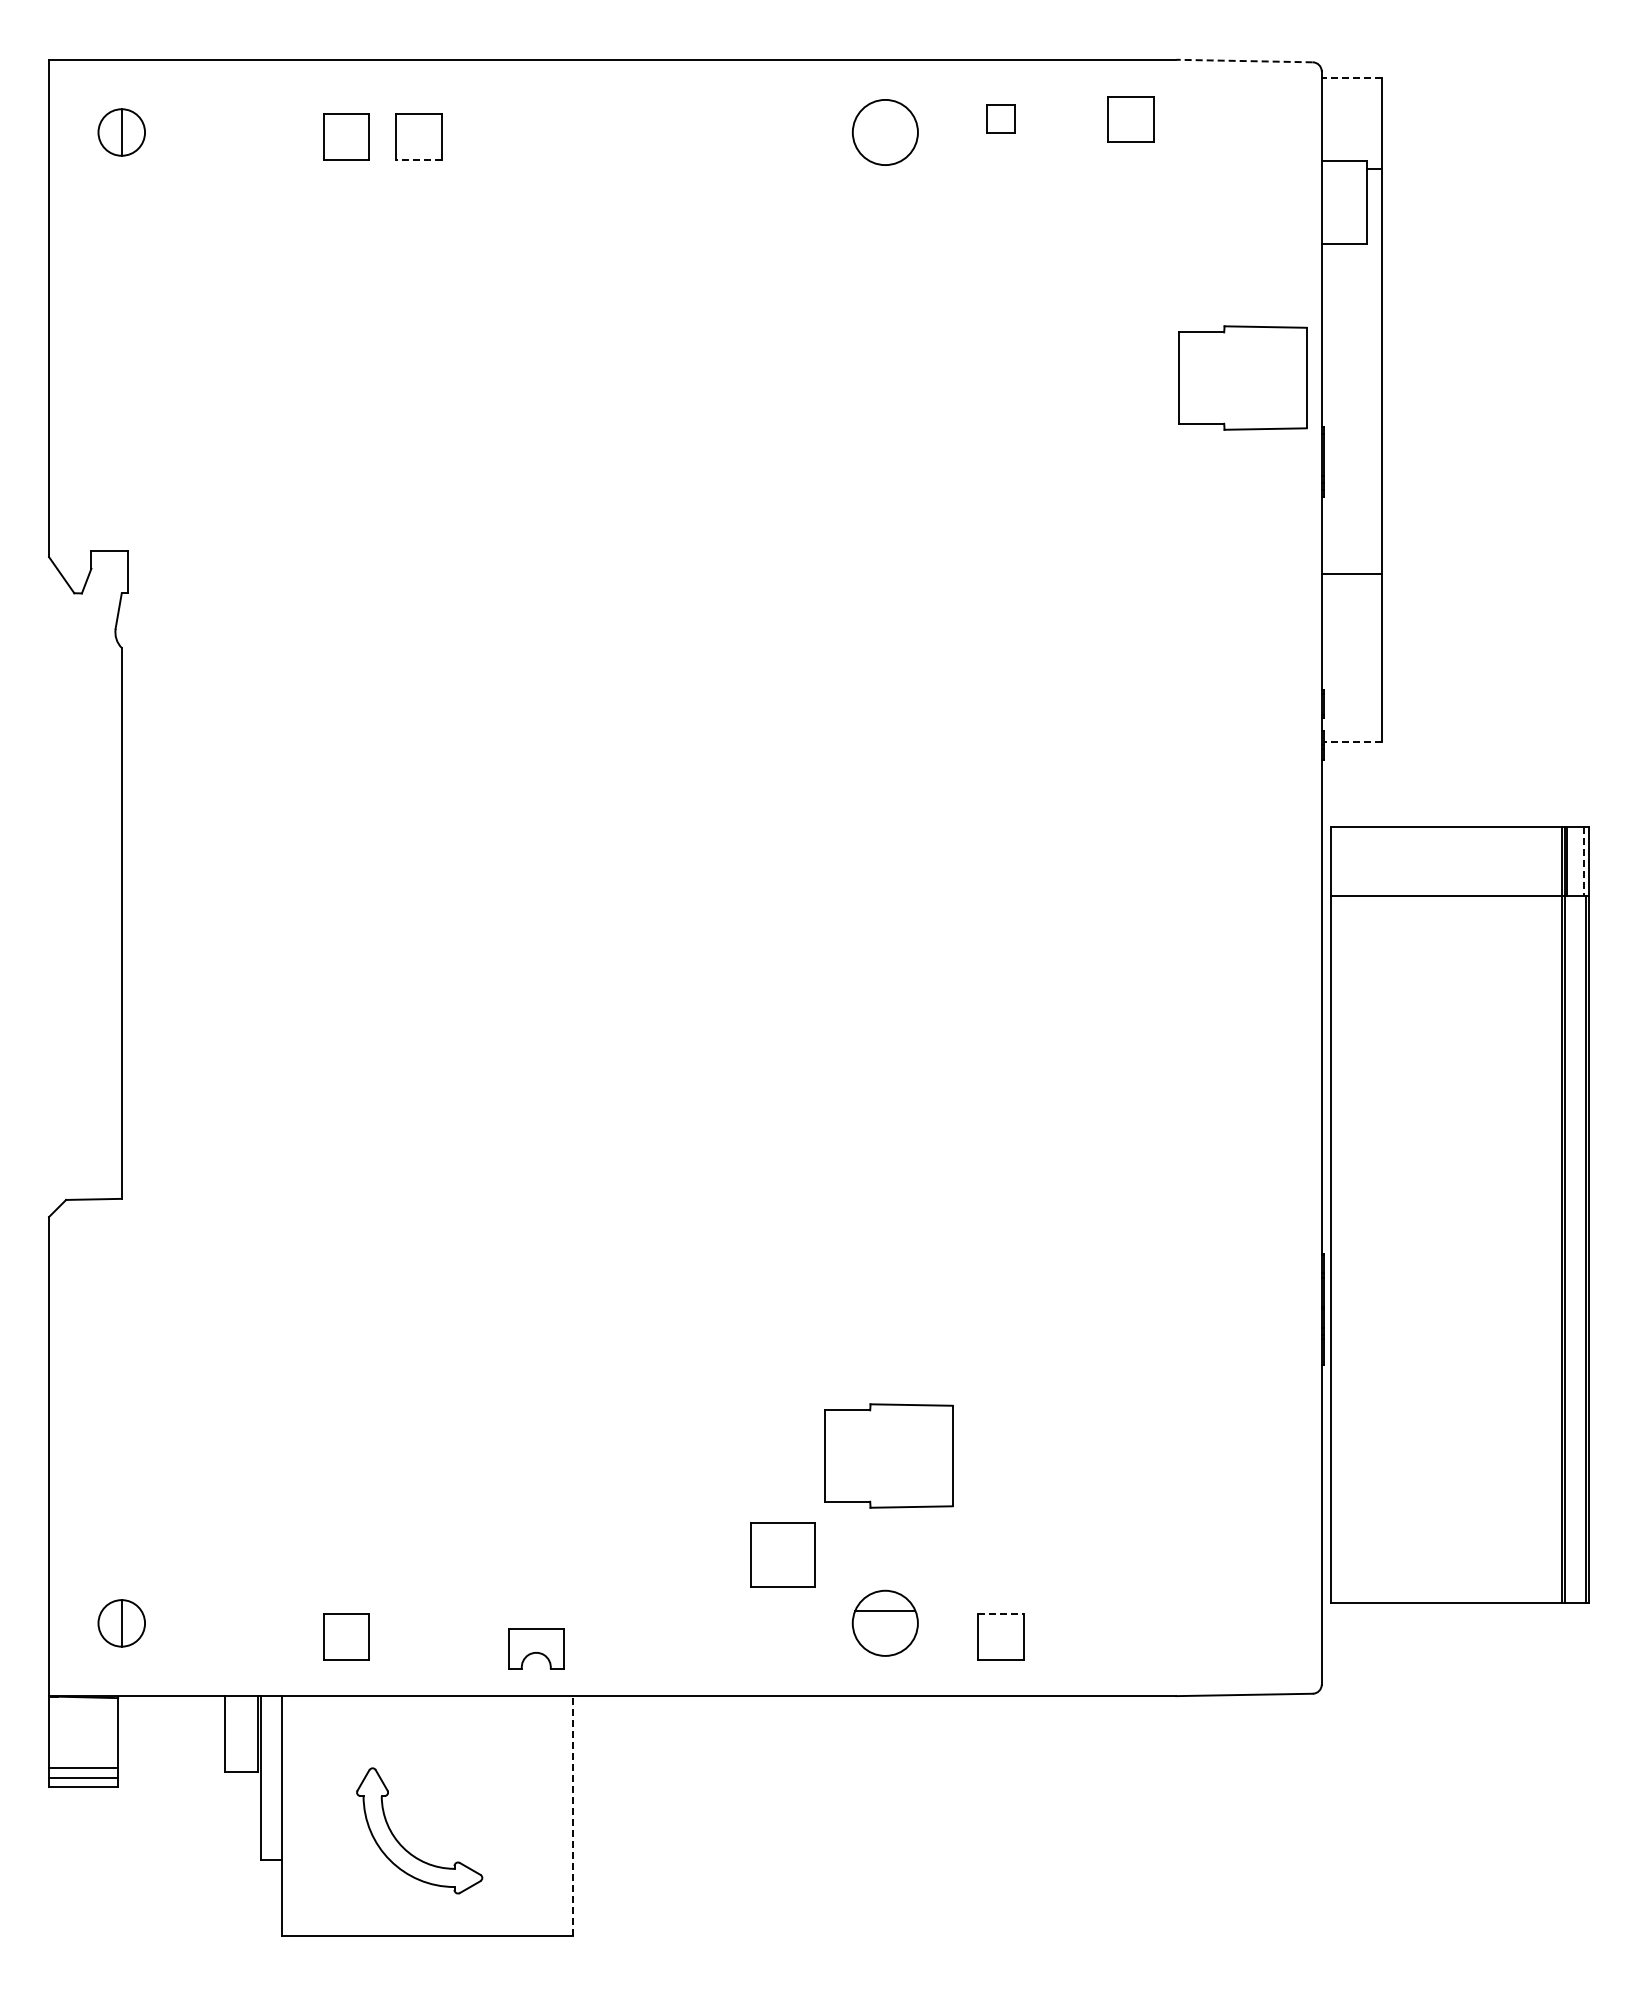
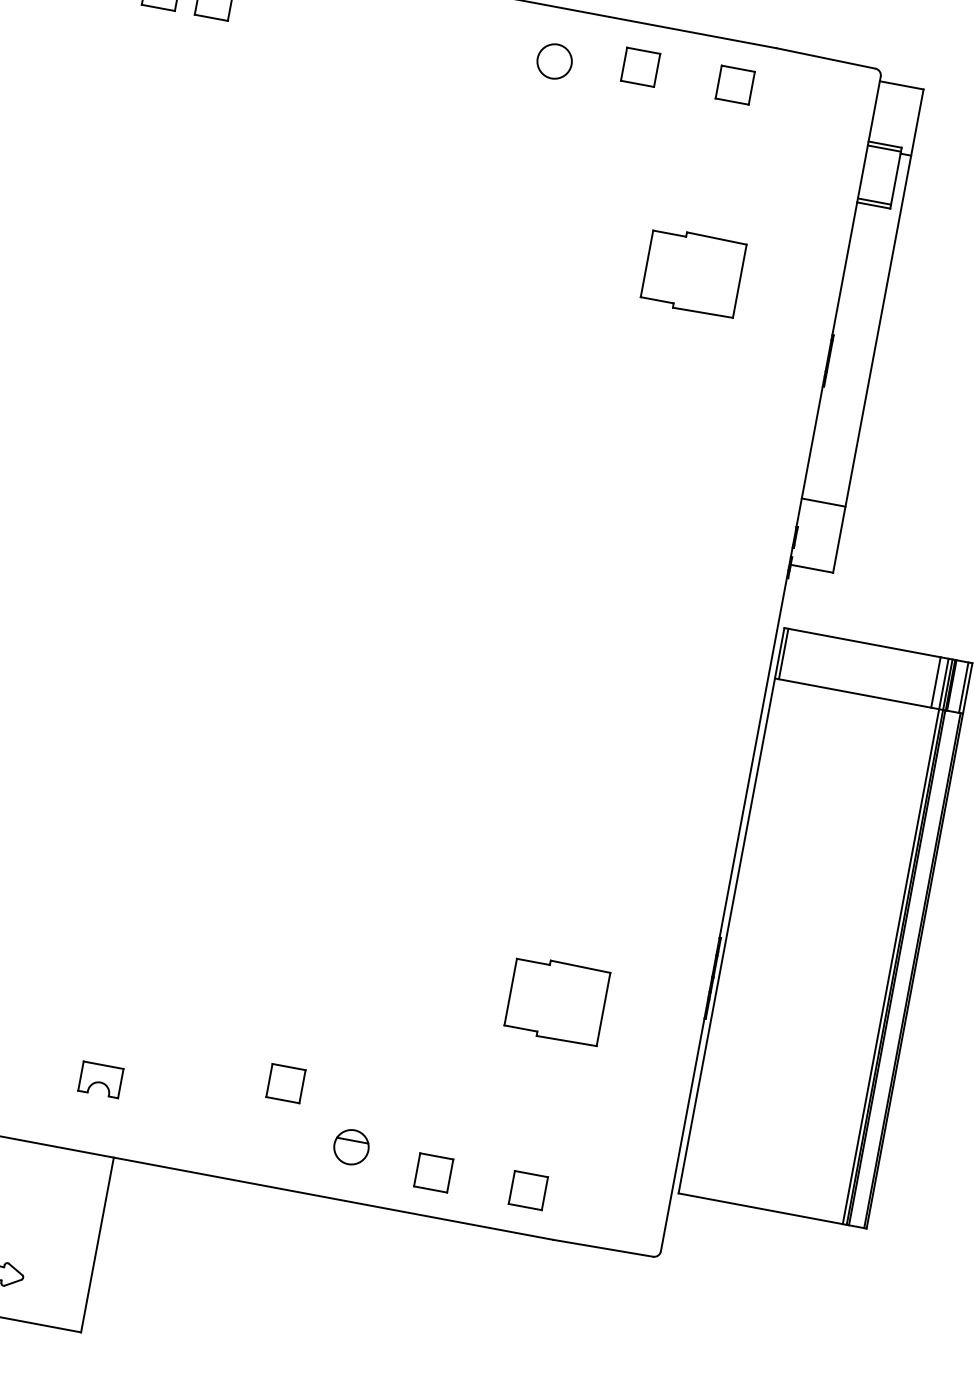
line: (1243, 61) -> (825, 58), dashed -> solid
line: (1351, 77) -> (901, 84), dashed -> solid
part: (1000, 118) -> (640, 67), size x1.67
circle: (885, 132) -> (554, 61), size x0.71
line: (419, 159) -> (211, 17), dashed -> solid
line: (1344, 166) -> (884, 148), added
line: (1344, 238) -> (874, 201), added
part: (1242, 377) -> (693, 272), moved
line: (1351, 573) -> (823, 502), moved
line: (1352, 741) -> (811, 568), dashed -> solid
line: (1336, 861) -> (783, 653), added
line: (1545, 861) -> (936, 682), added
line: (1583, 861) -> (963, 687), dashed -> solid
line: (1556, 1215) -> (895, 941), added
part: (888, 1455) -> (556, 1000), moved
part: (782, 1554) -> (285, 1083), size x0.71
line: (1000, 1614) -> (436, 1156), dashed -> solid
part: (885, 1623) -> (351, 1147), size x0.71
part: (1130, 1636) -> (528, 1190), added
part: (536, 1648) -> (101, 1079), moved
line: (572, 1816) -> (97, 1245), dashed -> solid

